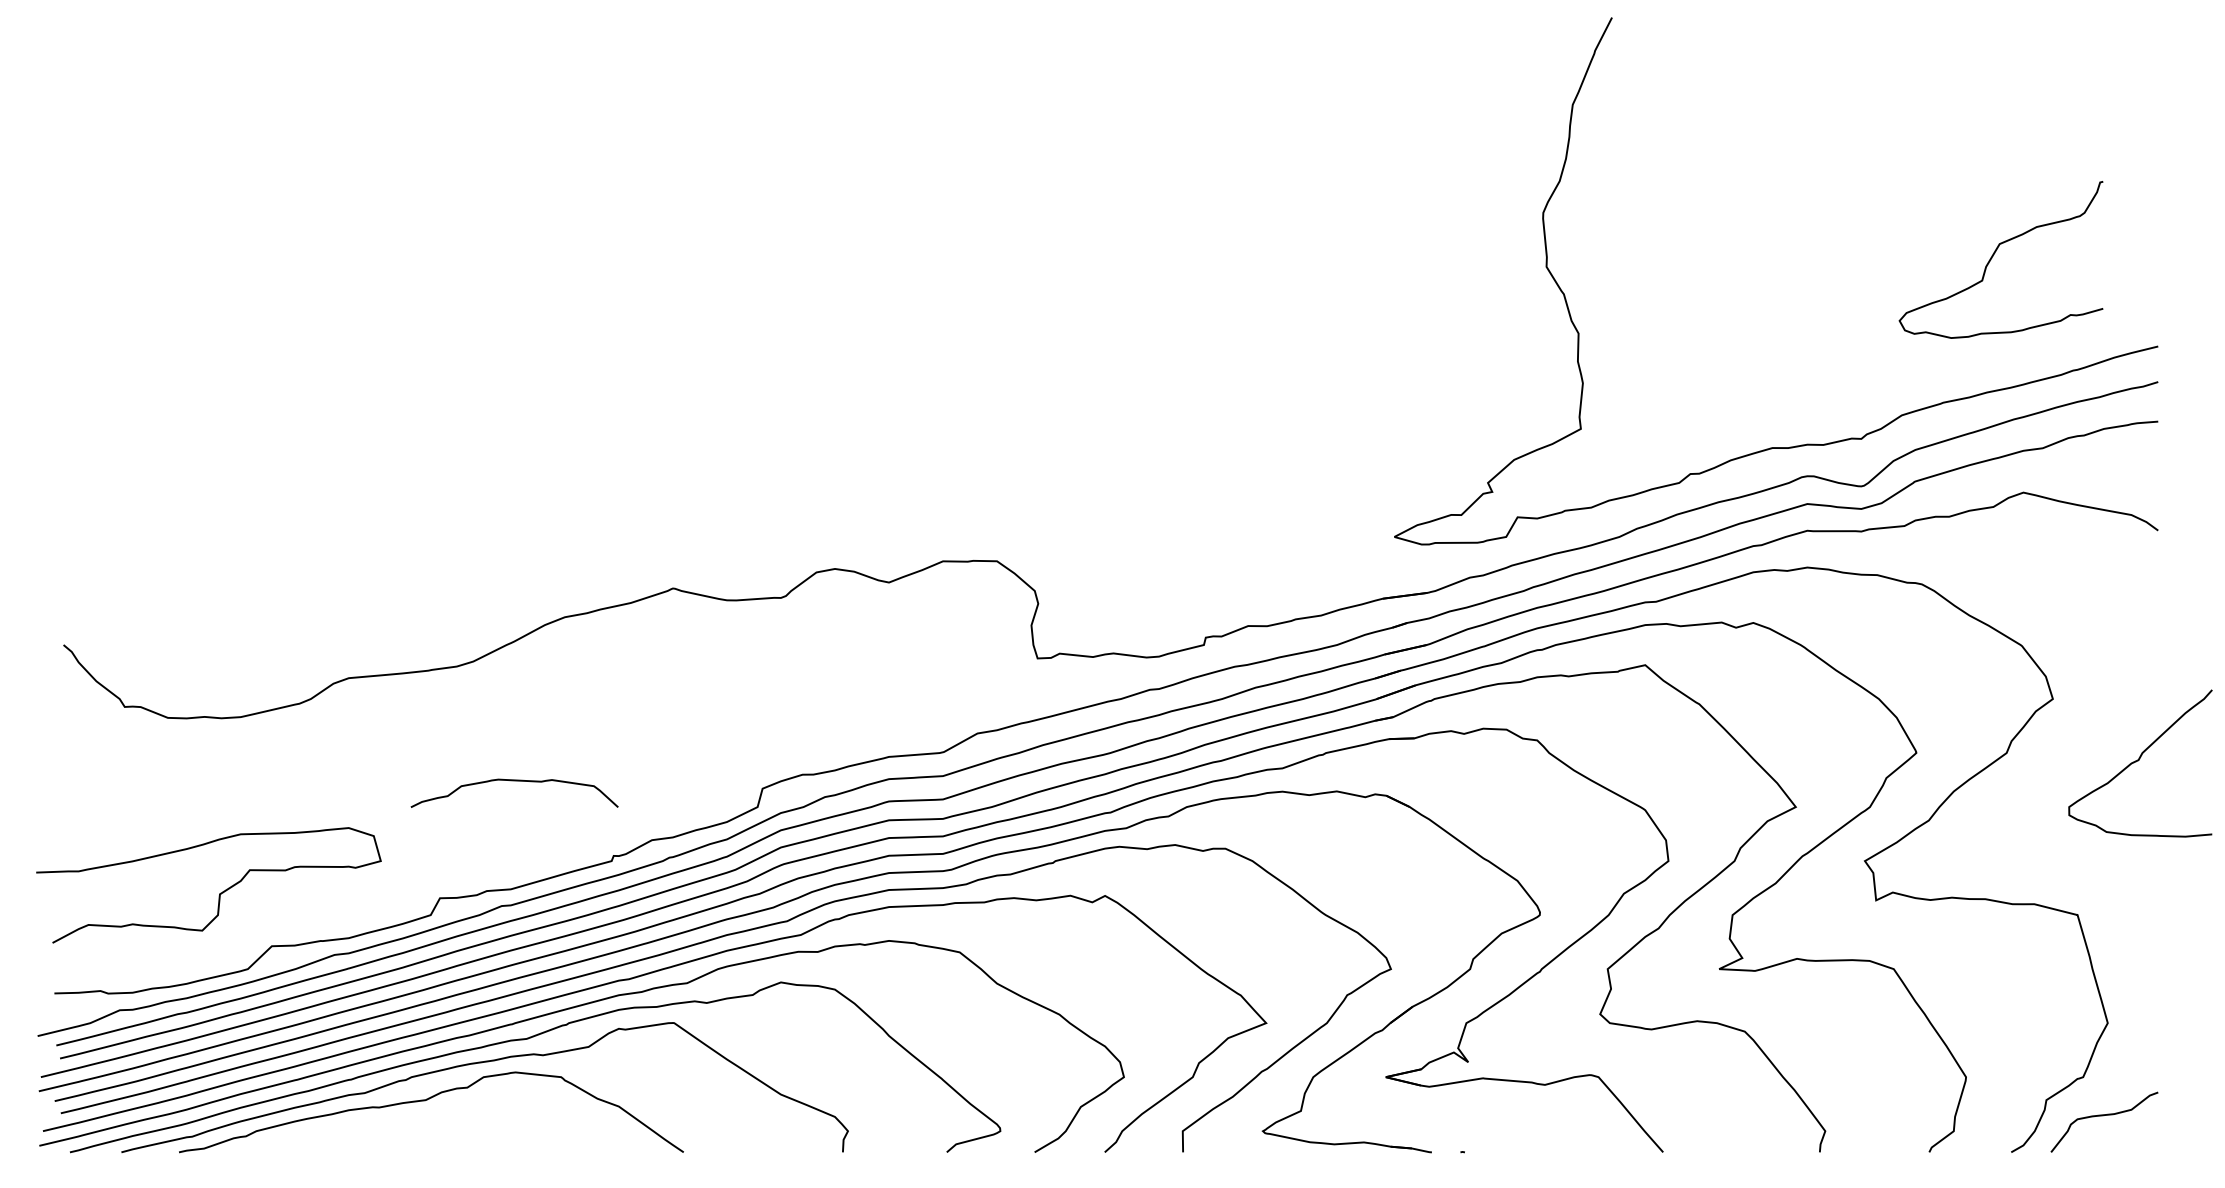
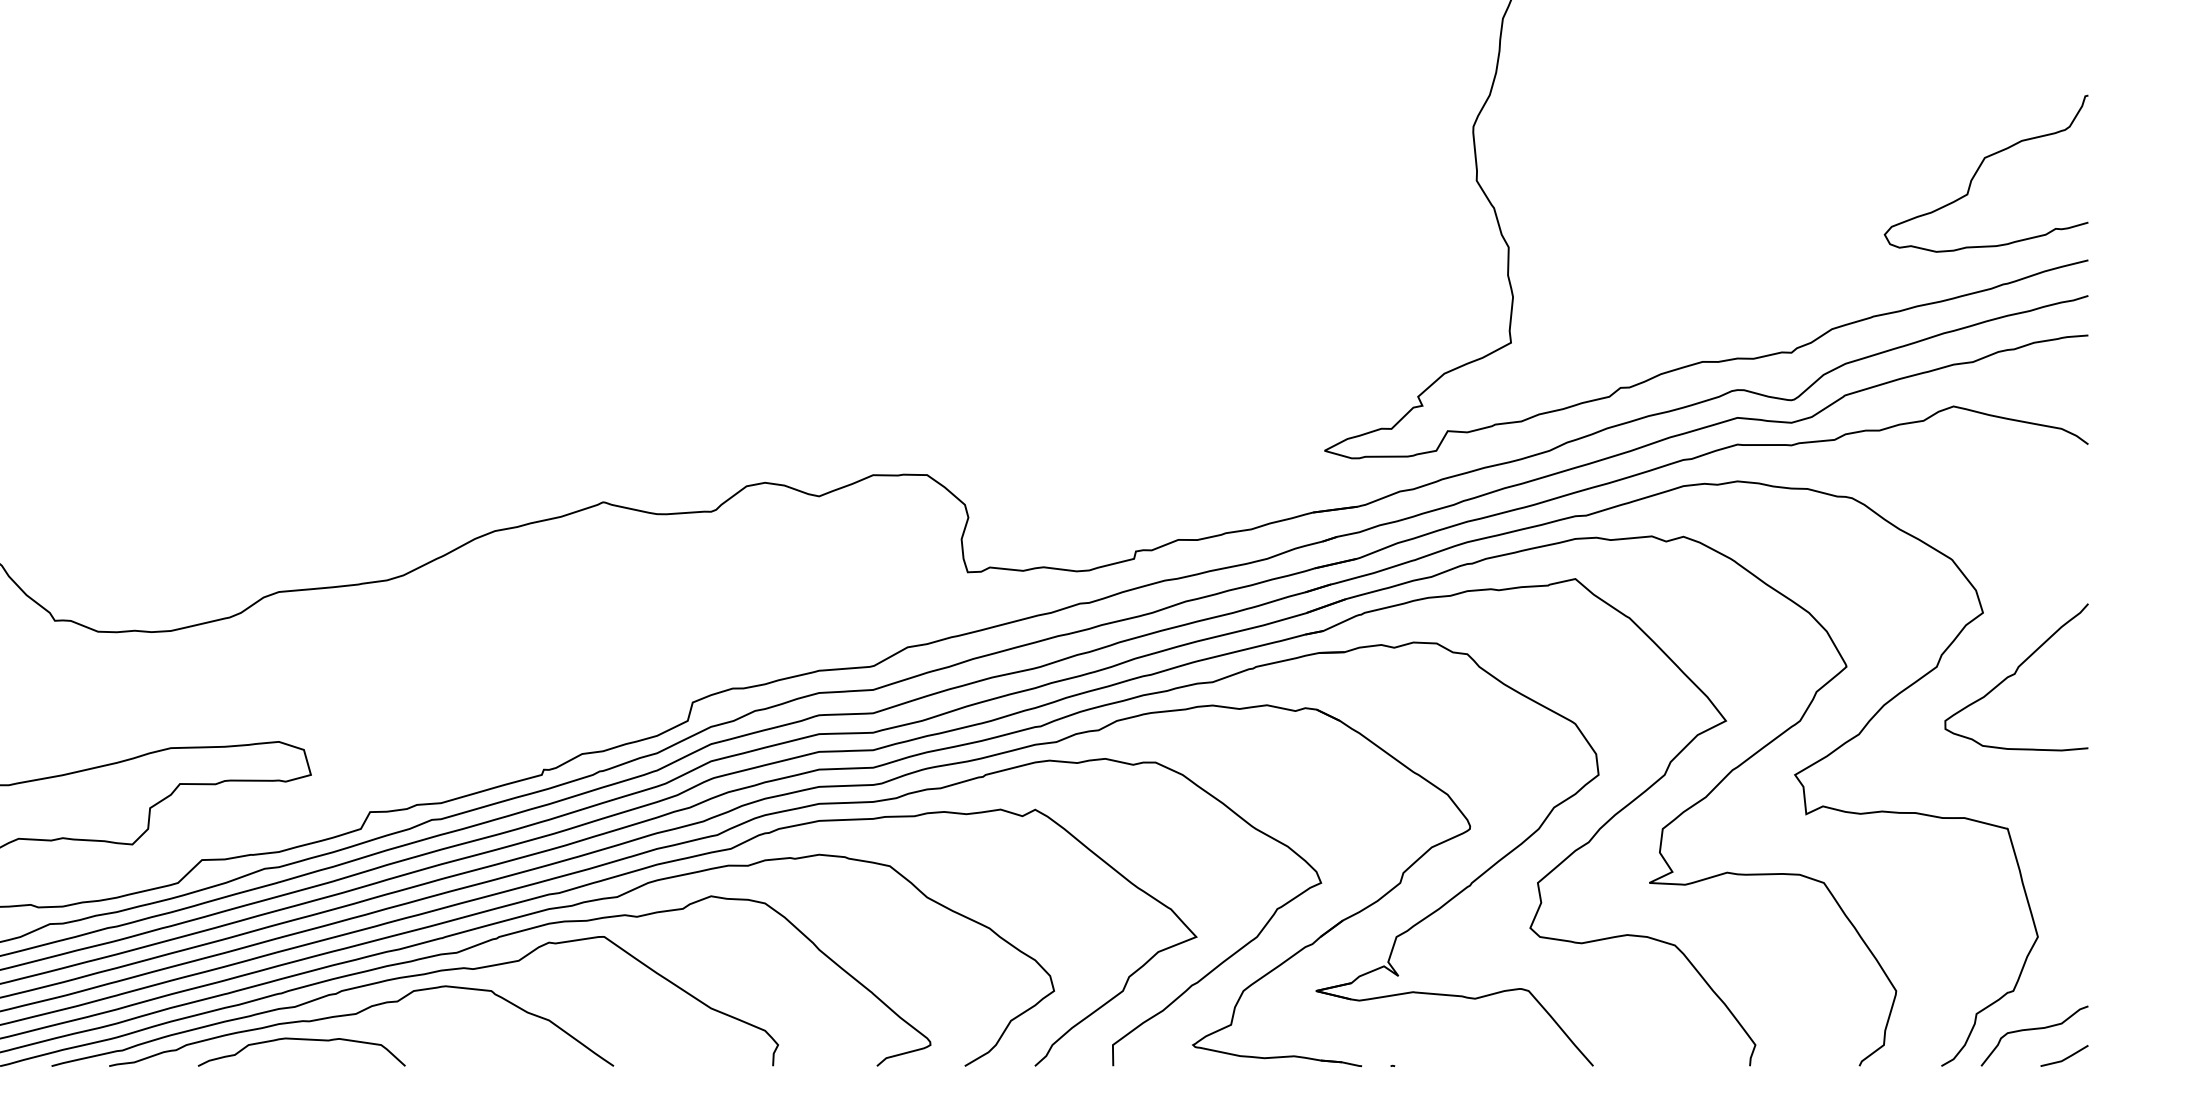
curve: (1993, 256) -> (1978, 170), moved
curve: (2138, 761) -> (2014, 675), moved
curve: (514, 781) -> (301, 1040), moved
line: (2136, 1143) -> (2066, 1057), added

